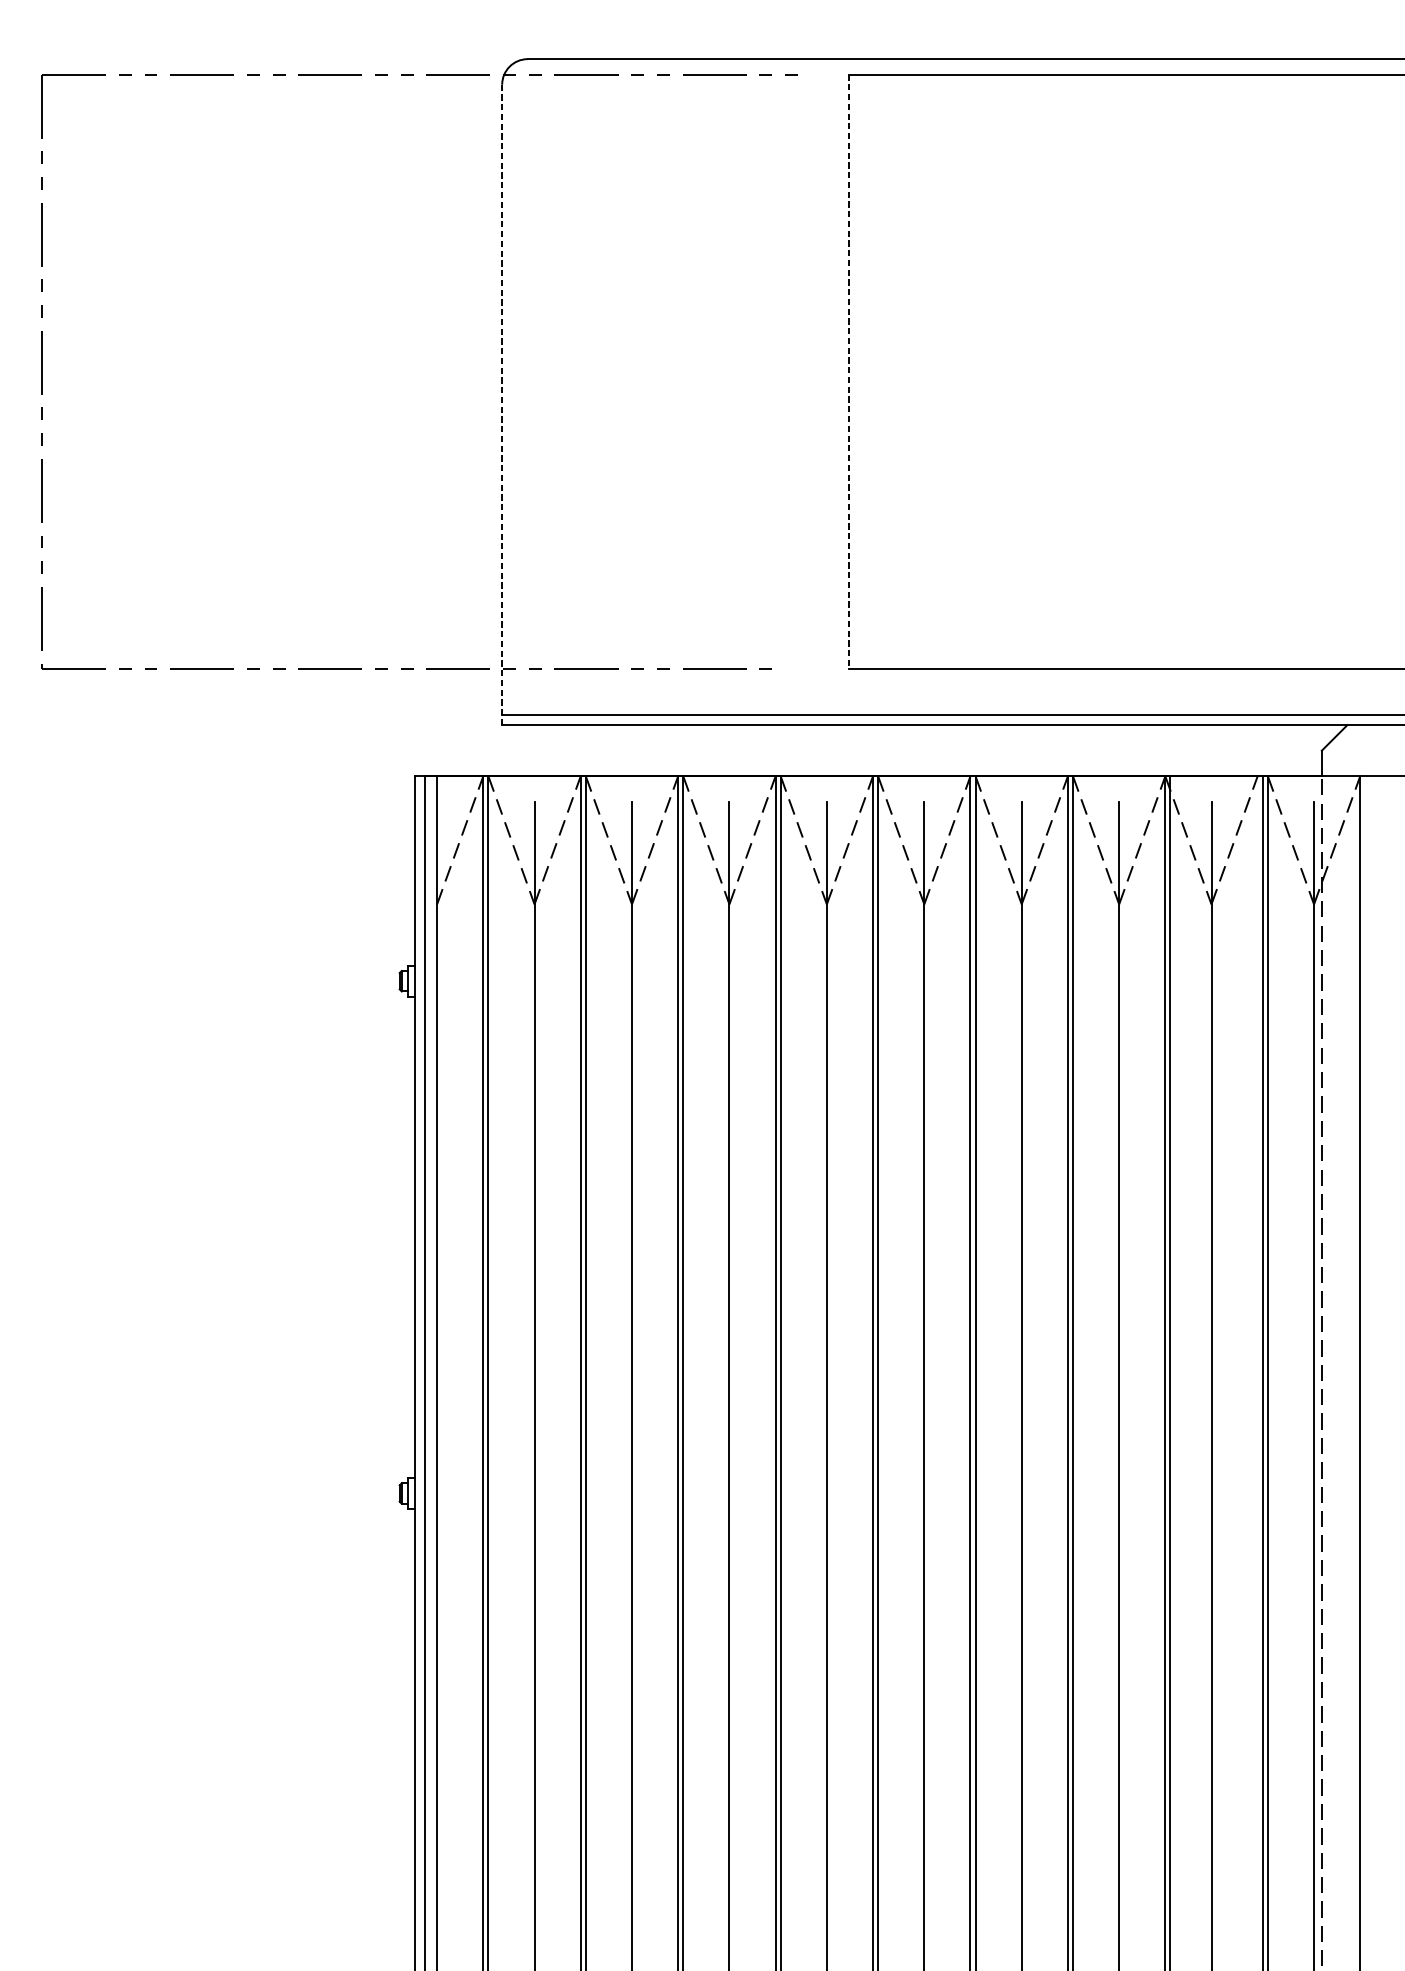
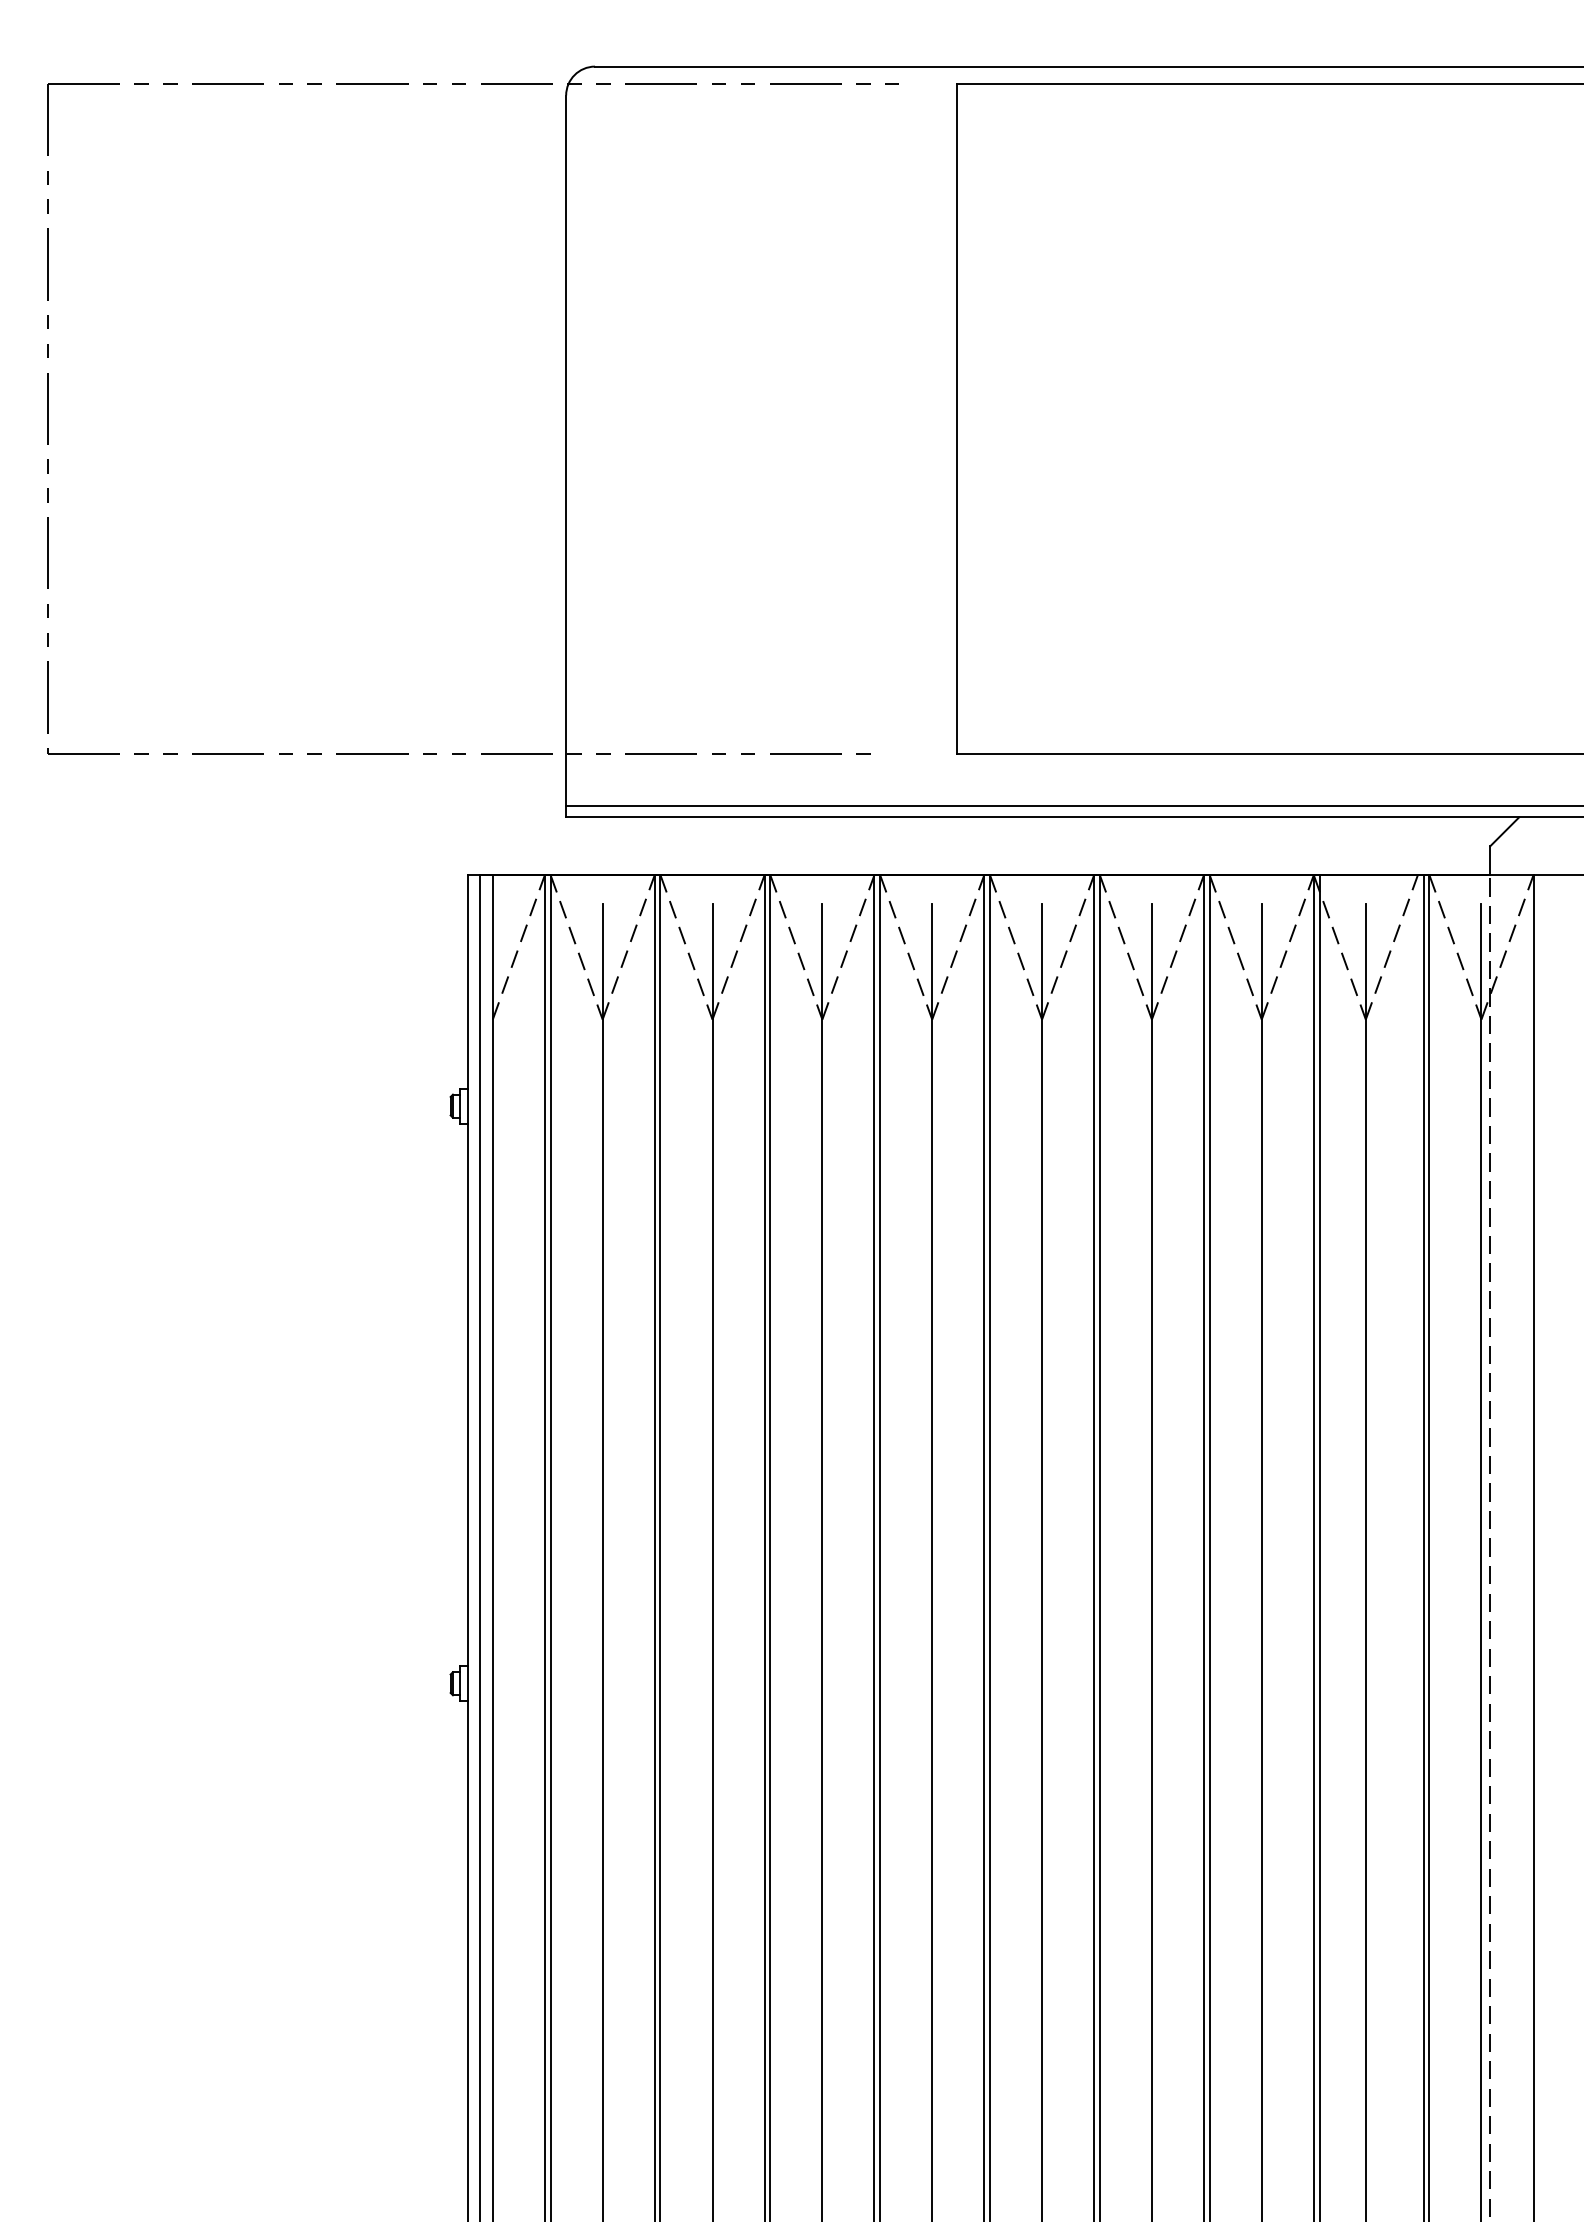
line: (849, 371) -> (957, 418), dashed -> solid
line: (502, 404) -> (566, 456), dashed -> solid

